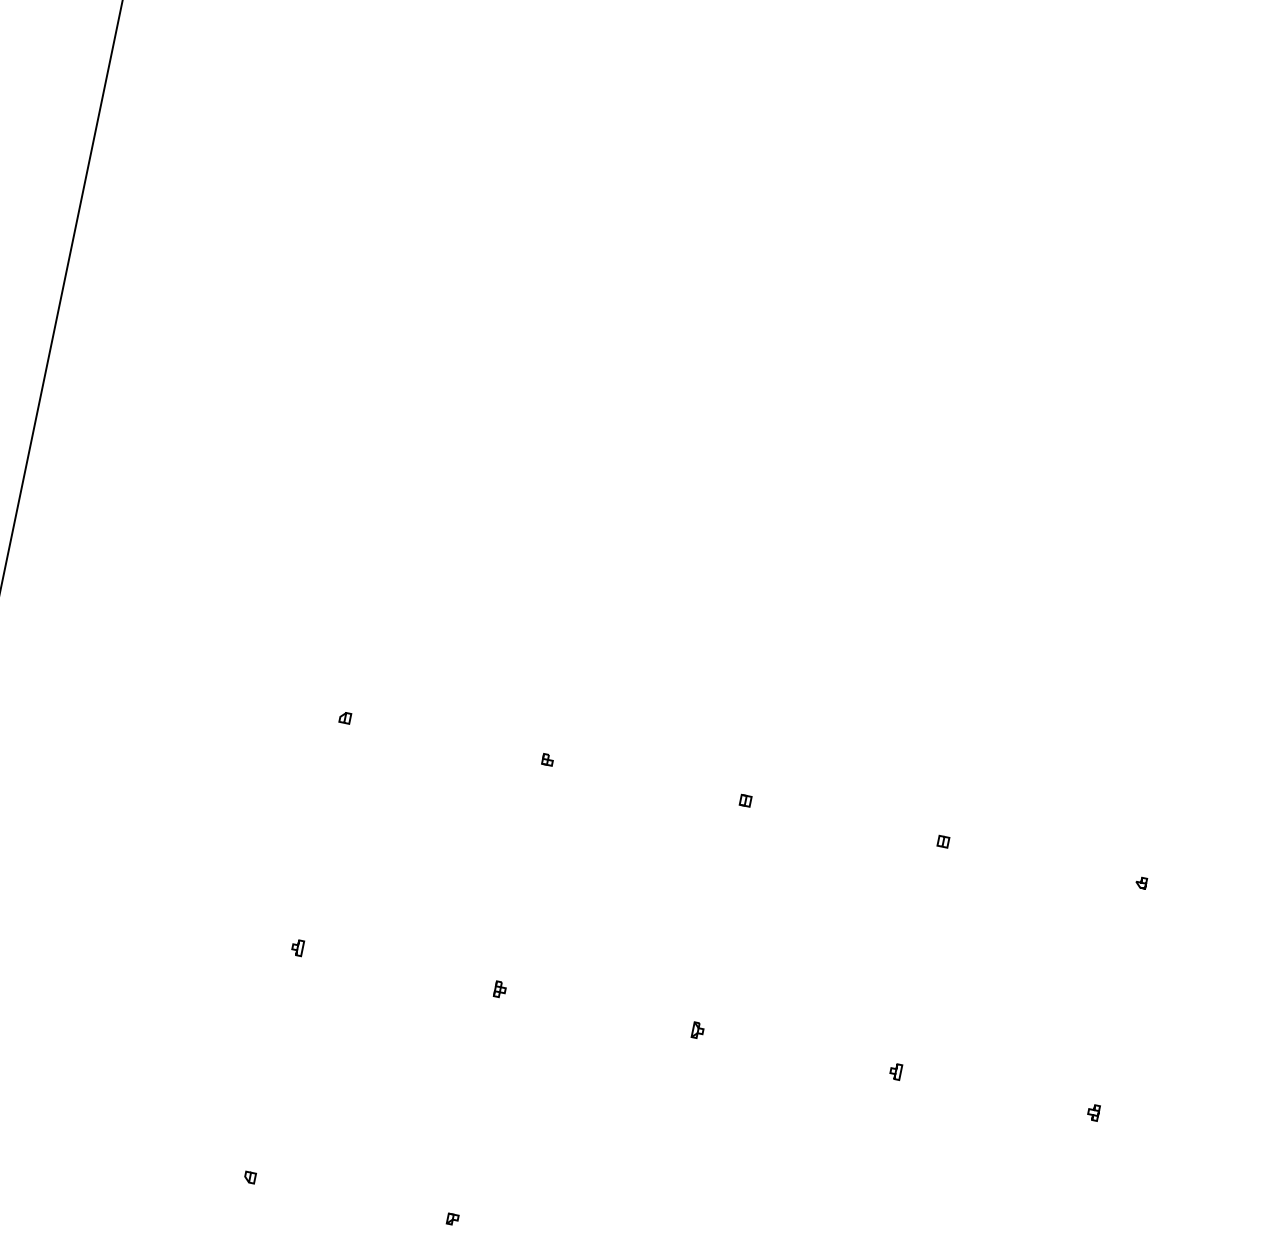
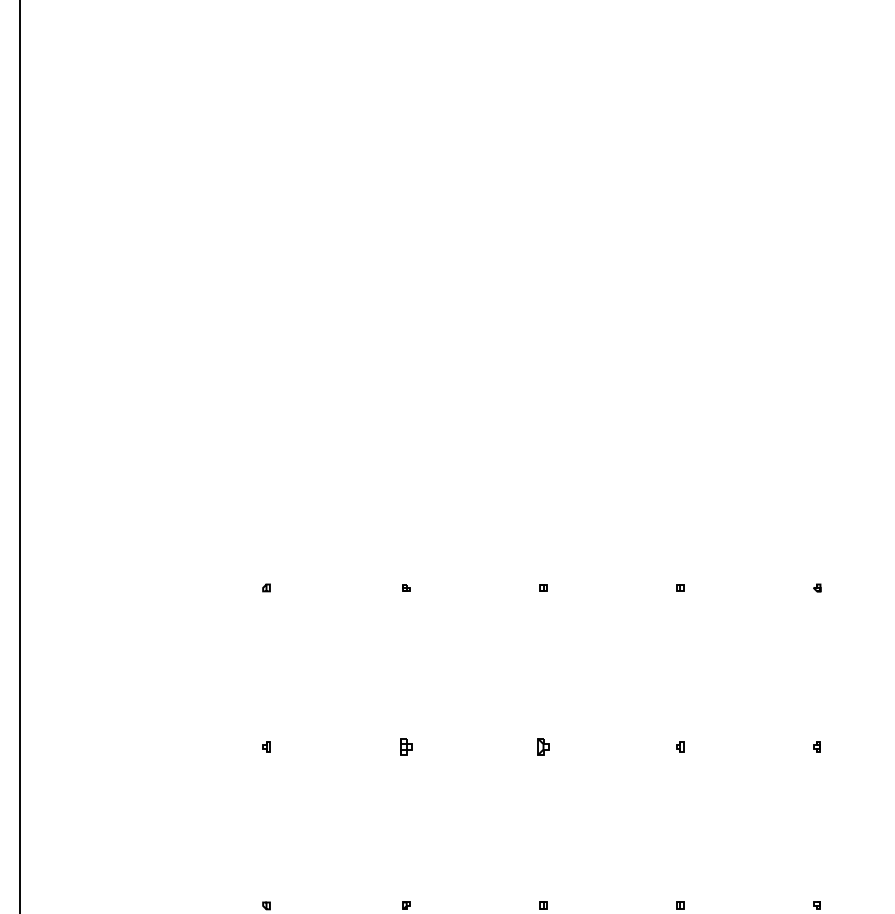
part: (500, 989) -> (406, 746), size x1.6
part: (698, 1030) -> (543, 746), size x1.6

